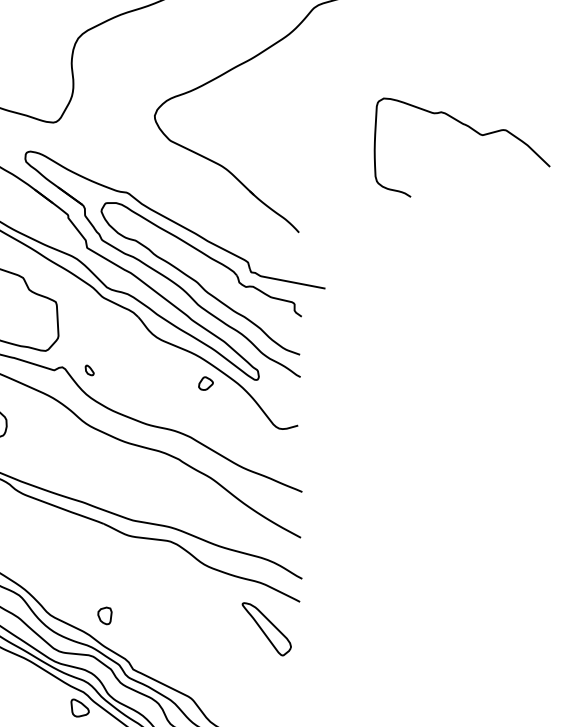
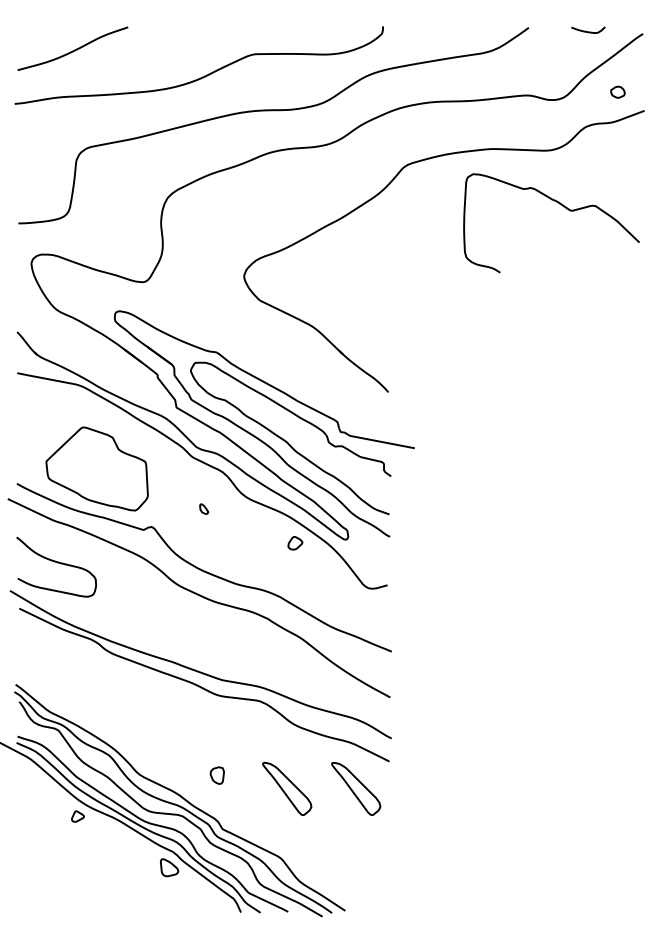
curve: (473, 130) -> (562, 206), moved
part: (90, 369) -> (204, 508), moved
part: (104, 615) -> (216, 775), moved
part: (198, 628) -> (287, 788), added

